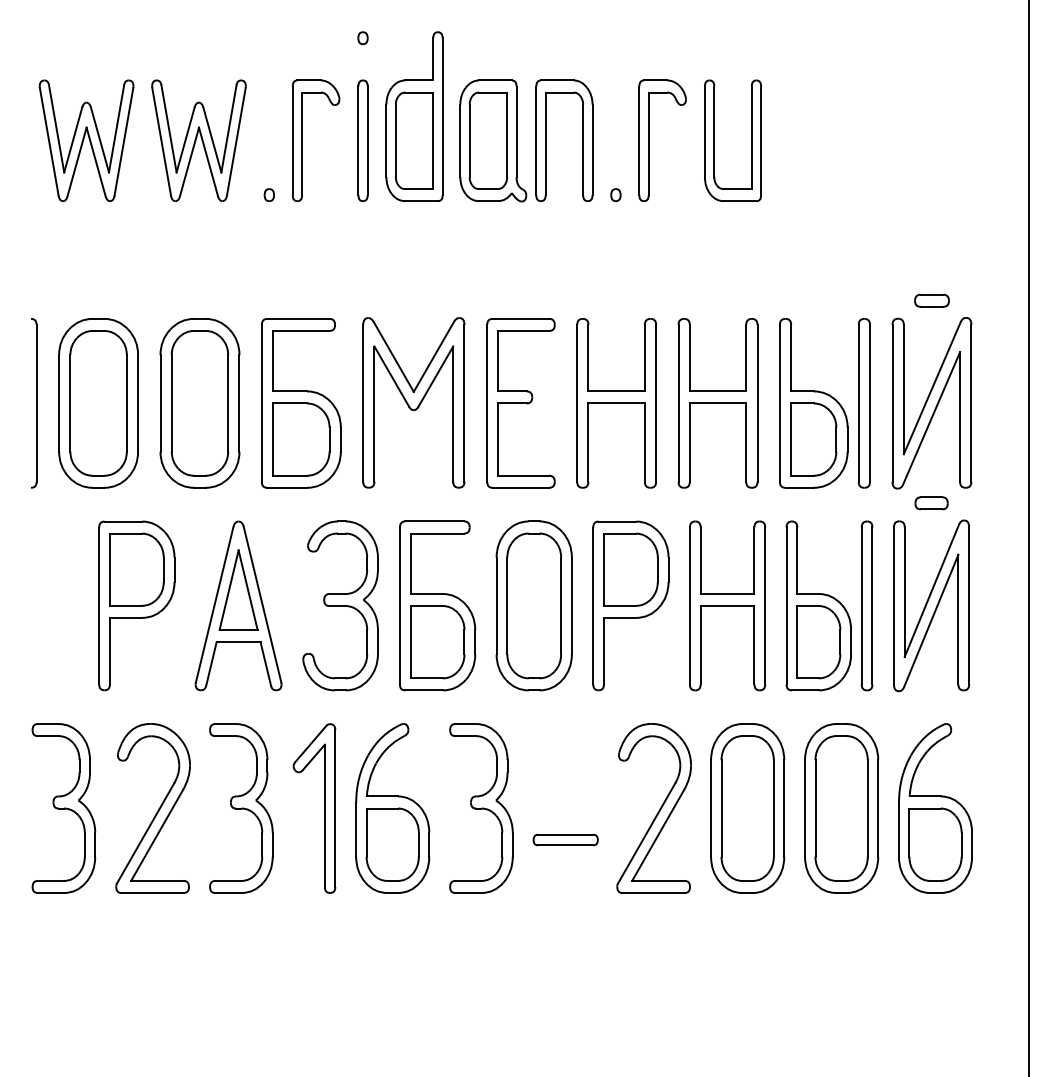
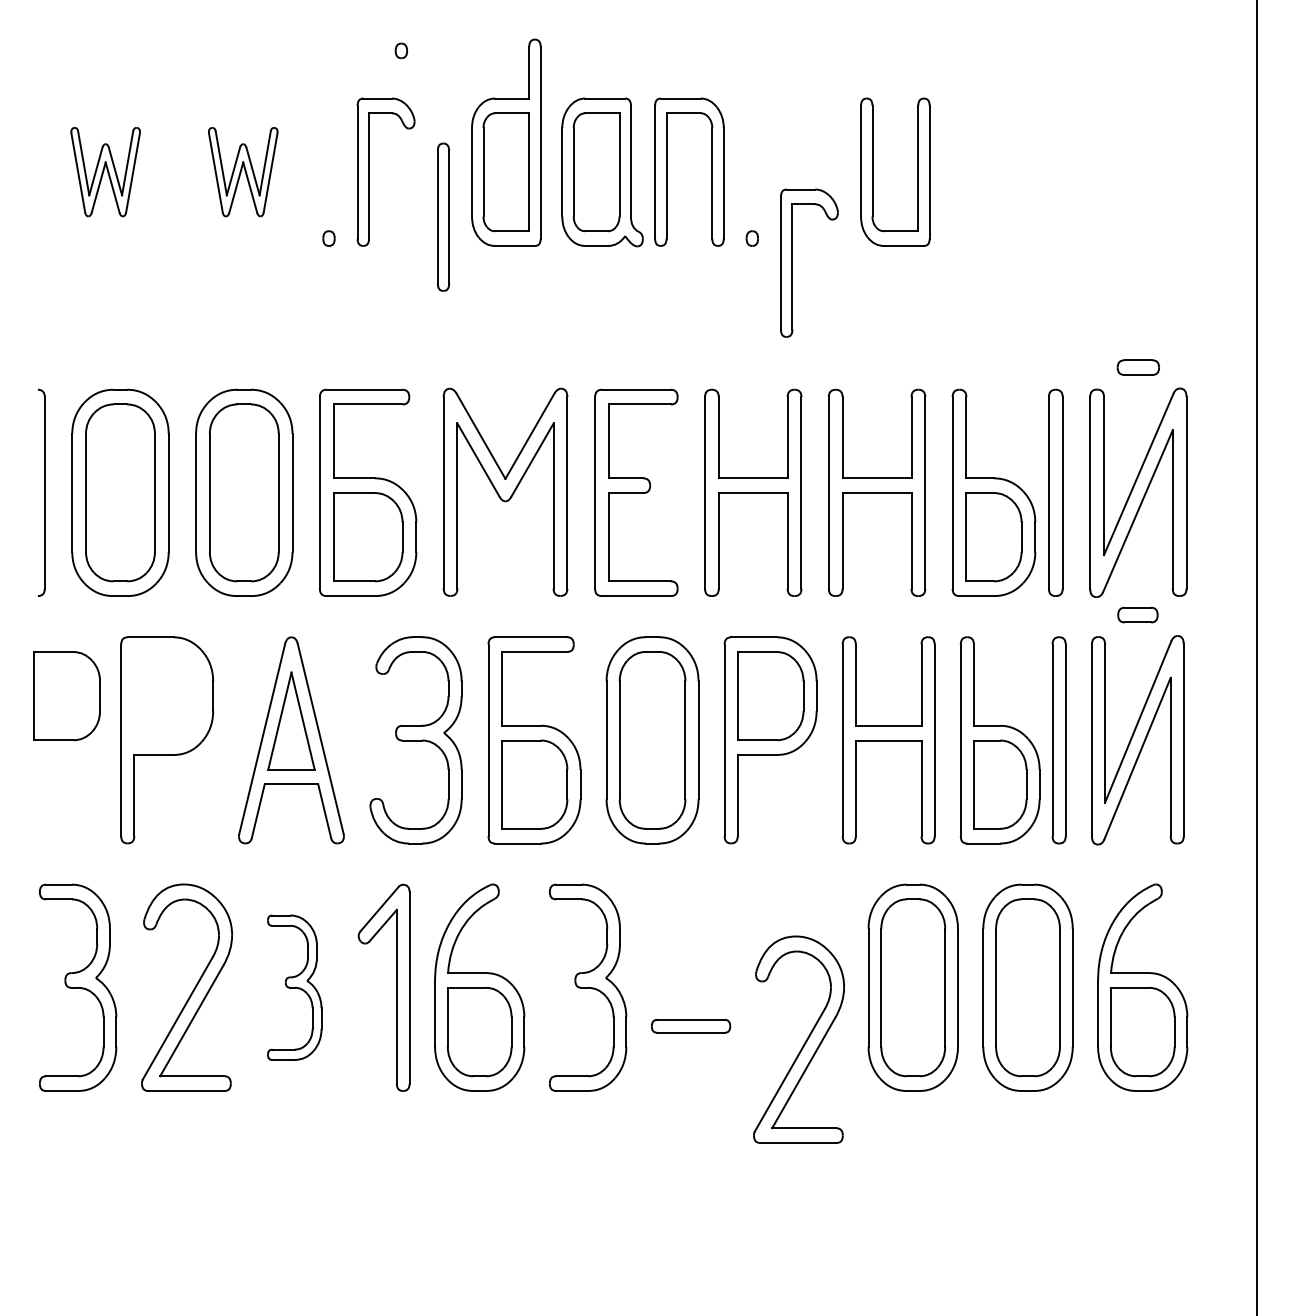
part: (362, 37) -> (400, 50), moved
part: (86, 140) -> (105, 171), size x0.6
part: (199, 140) -> (243, 171), size x0.6
part: (363, 140) -> (443, 216), moved
part: (648, 140) -> (792, 262), moved
part: (136, 570) -> (66, 696), moved
part: (241, 808) -> (294, 987), size x0.7
part: (658, 810) -> (804, 1042), moved

